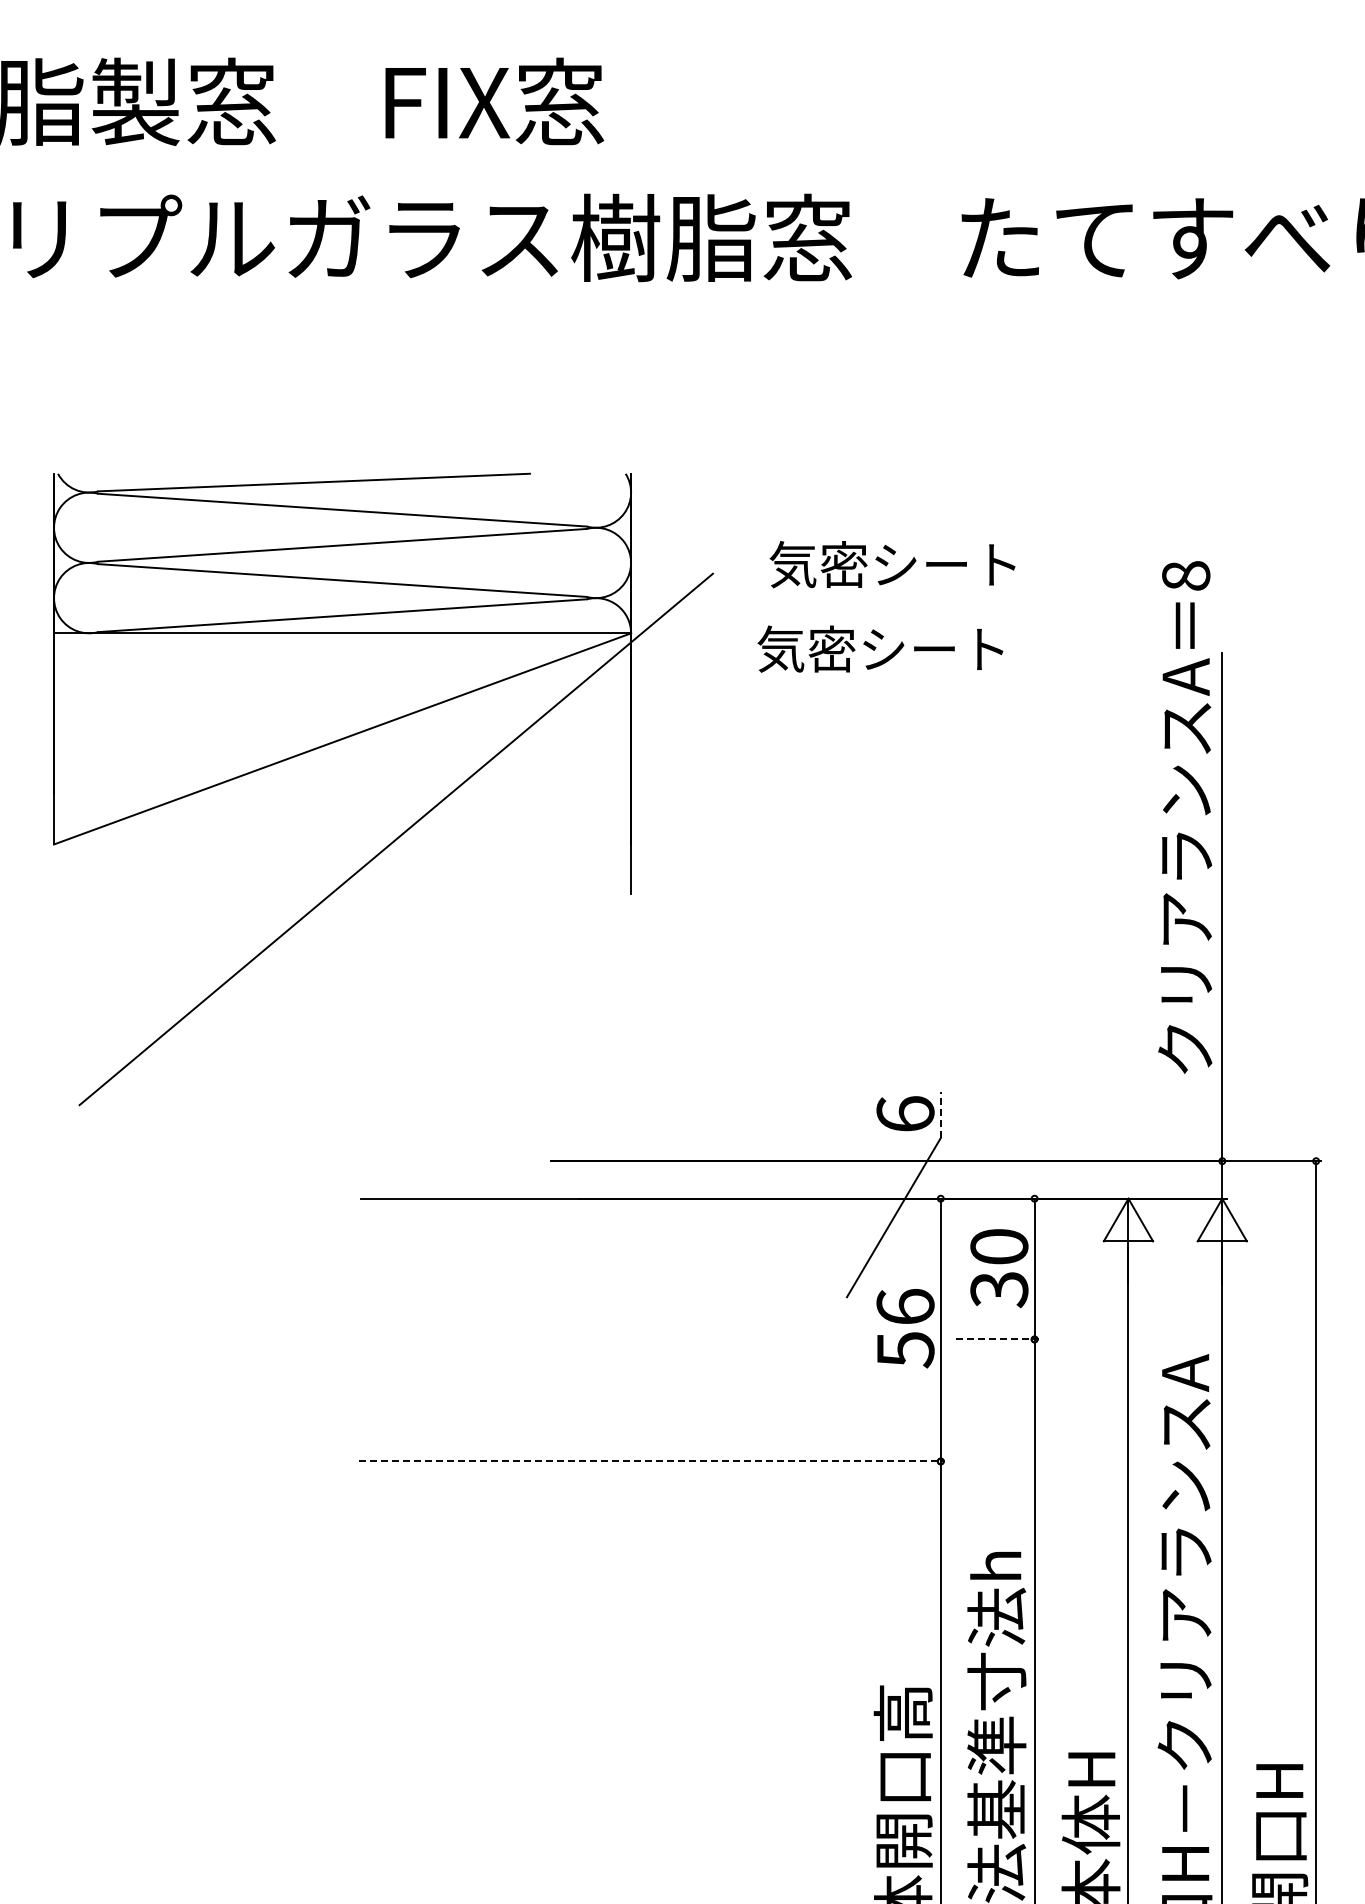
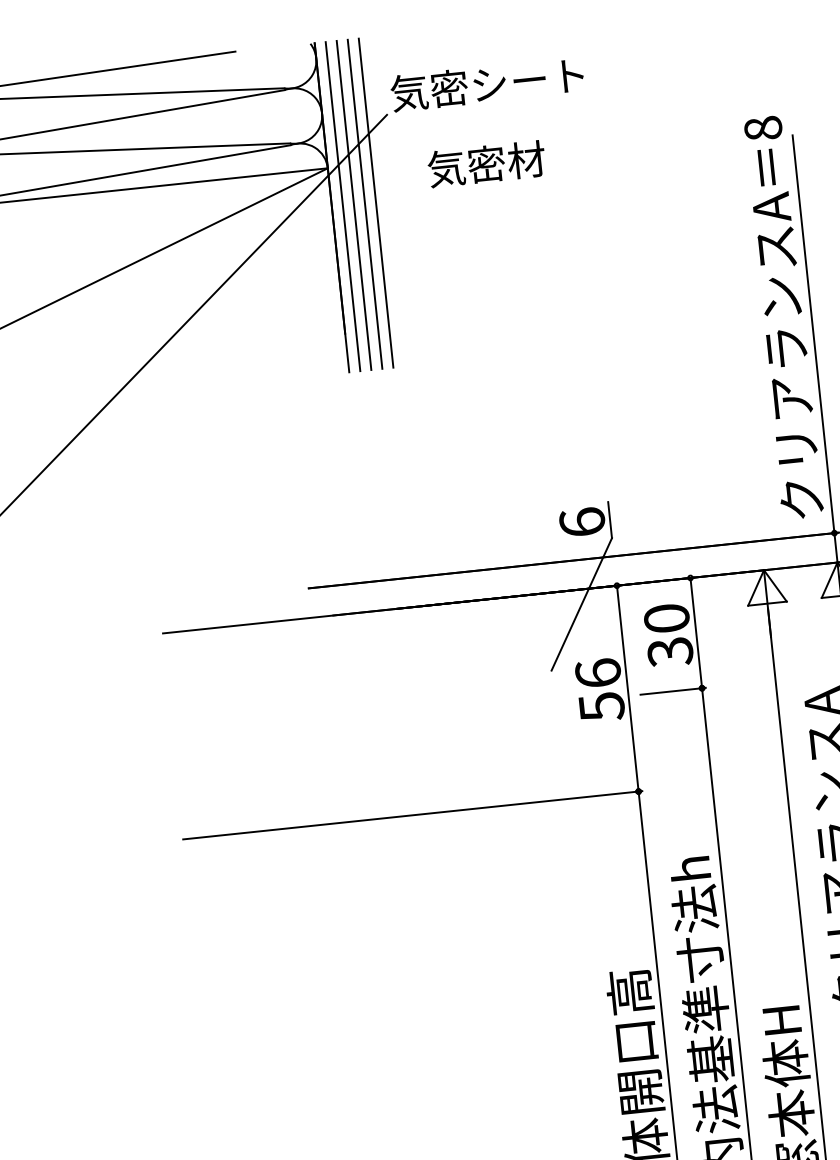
text: (892, 564) -> (487, 84), moved
text: (931, 648) -> (564, 155), 気密シート -> 気密材
line: (645, 683) -> (343, 206), added
line: (659, 683) -> (354, 205), added
line: (673, 683) -> (365, 204), added
line: (687, 683) -> (376, 202), added
text: (1185, 817) -> (782, 317), moved
line: (940, 1114) -> (609, 519), dashed -> solid
line: (997, 1339) -> (672, 691), dashed -> solid
line: (652, 1461) -> (412, 815), dashed -> solid

